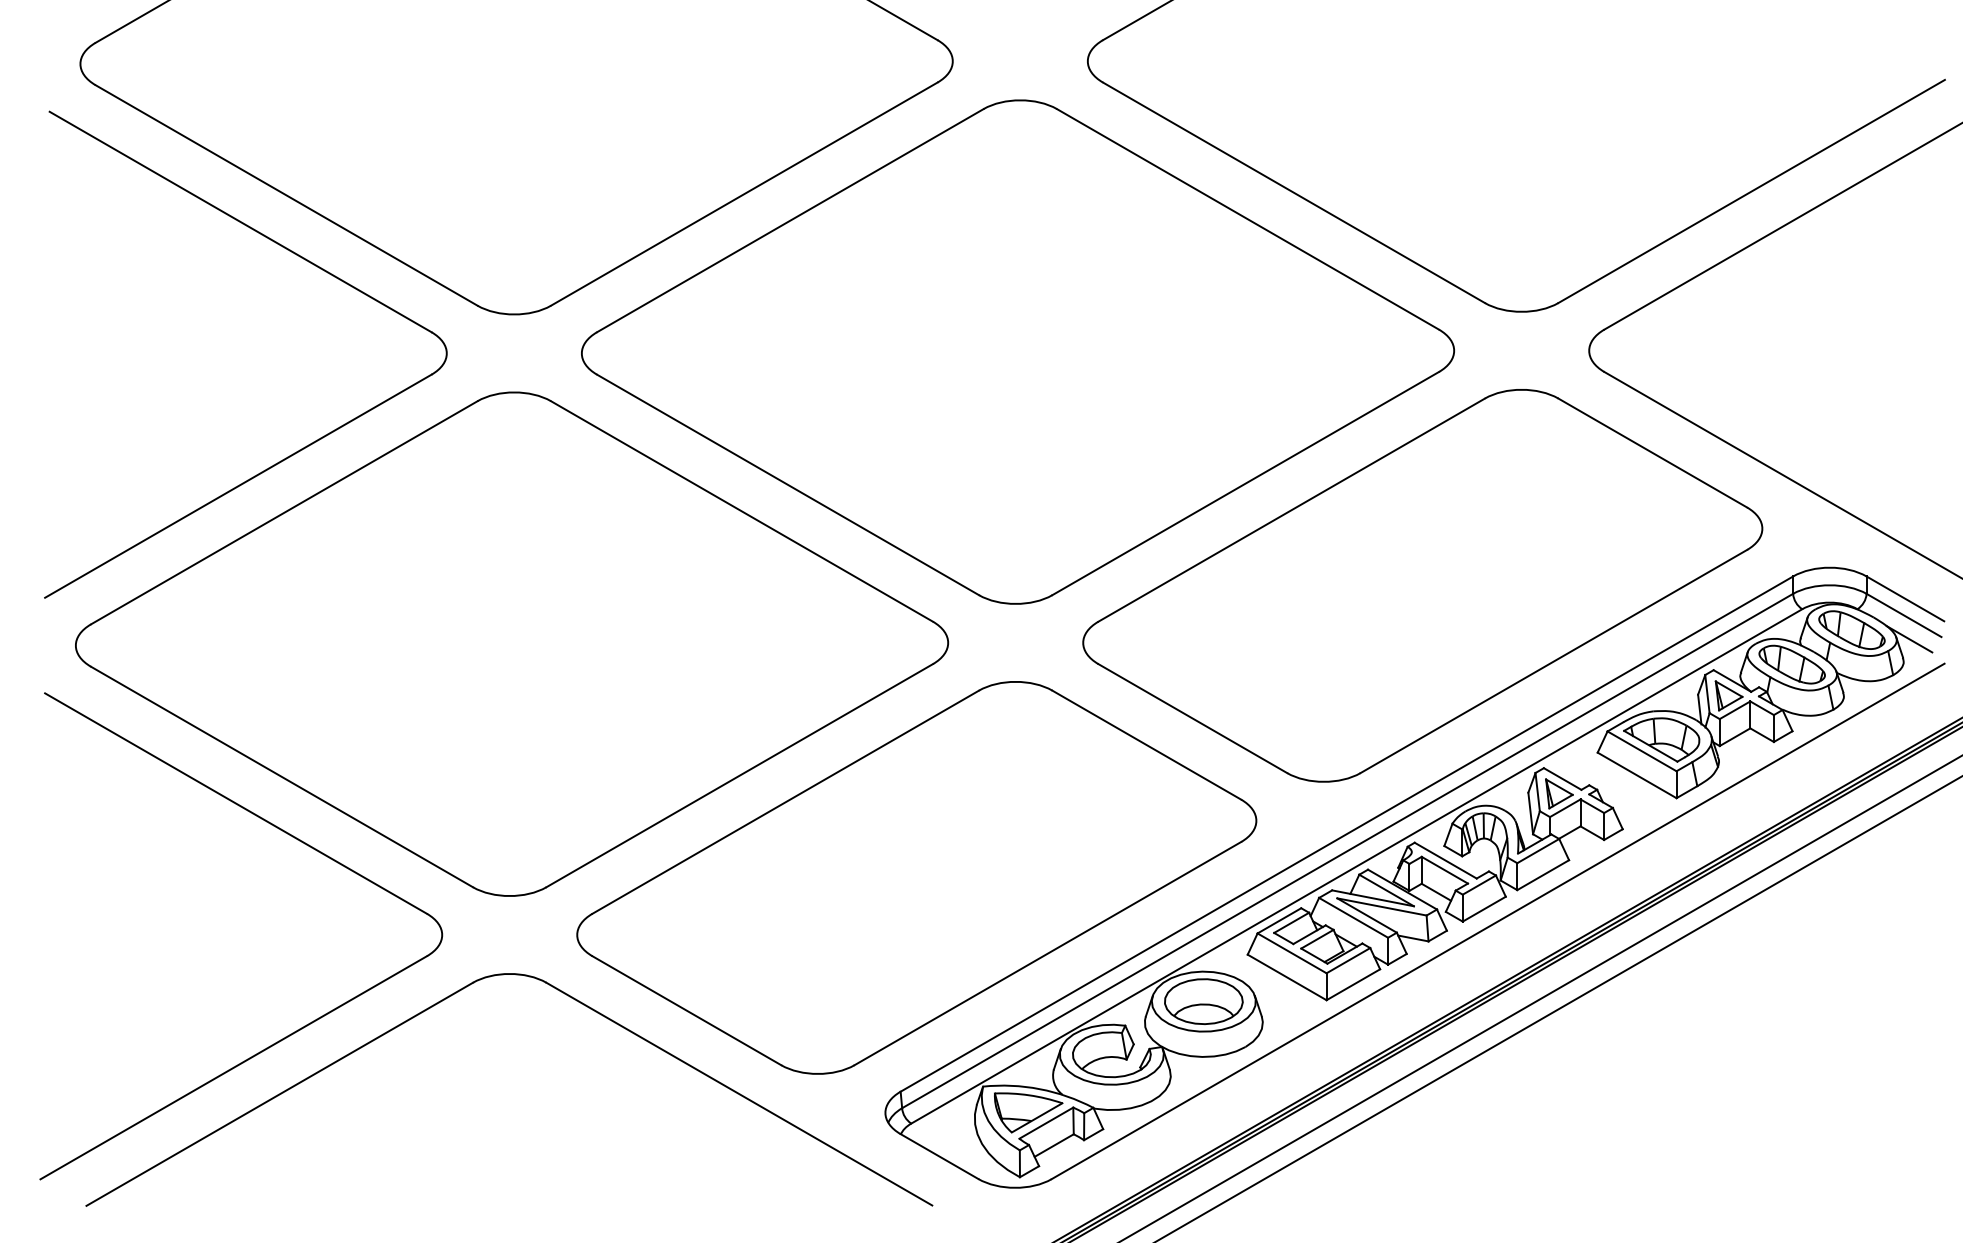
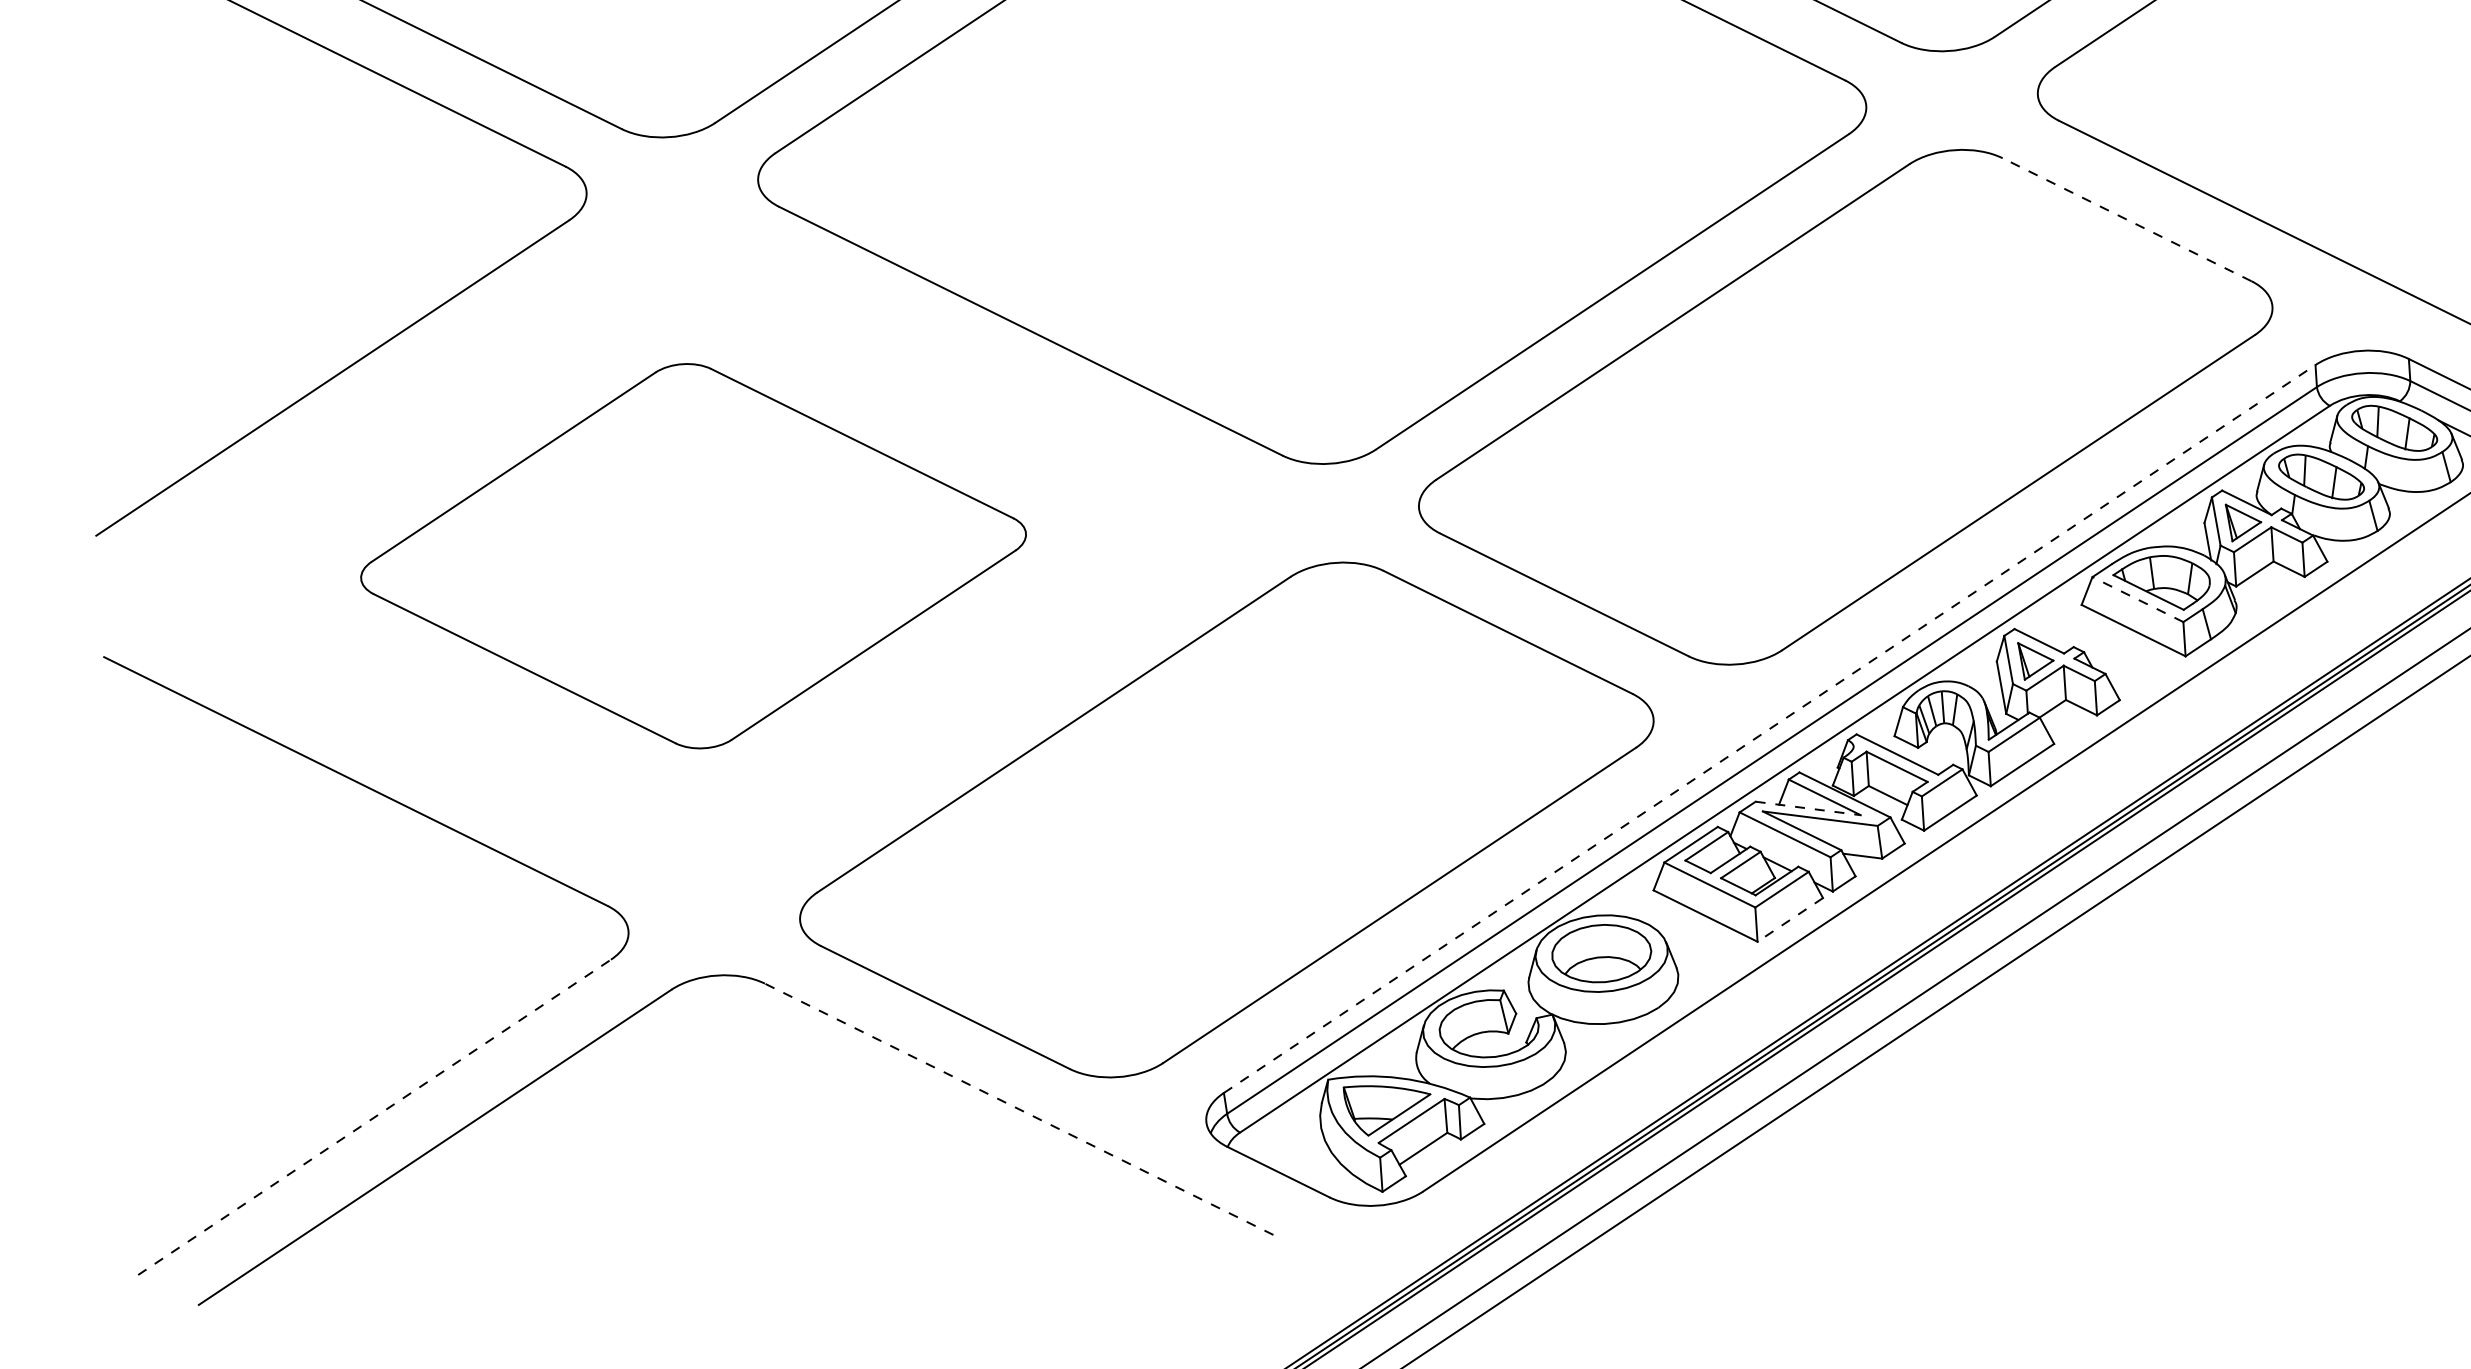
line: (1652, 453) -> (2126, 220), solid -> dashed
part: (512, 643) -> (693, 555), size x0.6
line: (1642, 751) -> (2138, 599), solid -> dashed
line: (1347, 833) -> (1770, 728), solid -> dashed
line: (1373, 898) -> (1808, 808), solid -> dashed
line: (1353, 984) -> (1790, 919), solid -> dashed
line: (234, 1067) -> (375, 1116), solid -> dashed
line: (739, 1094) -> (1019, 1109), solid -> dashed

